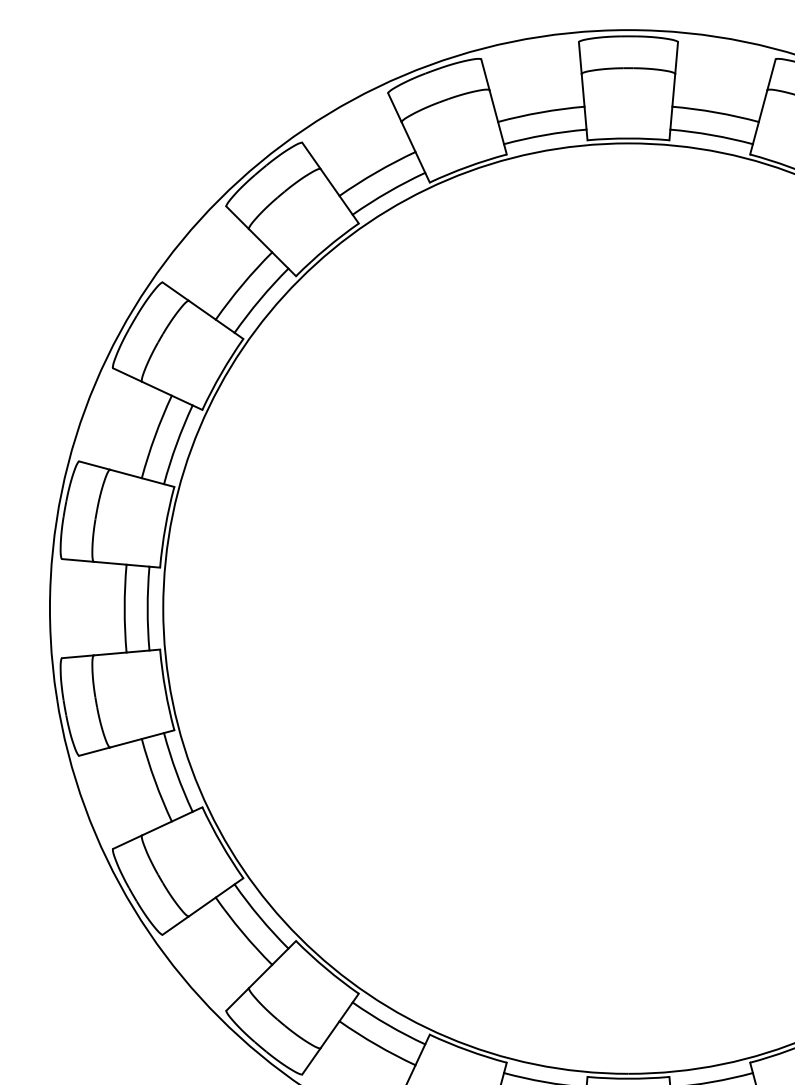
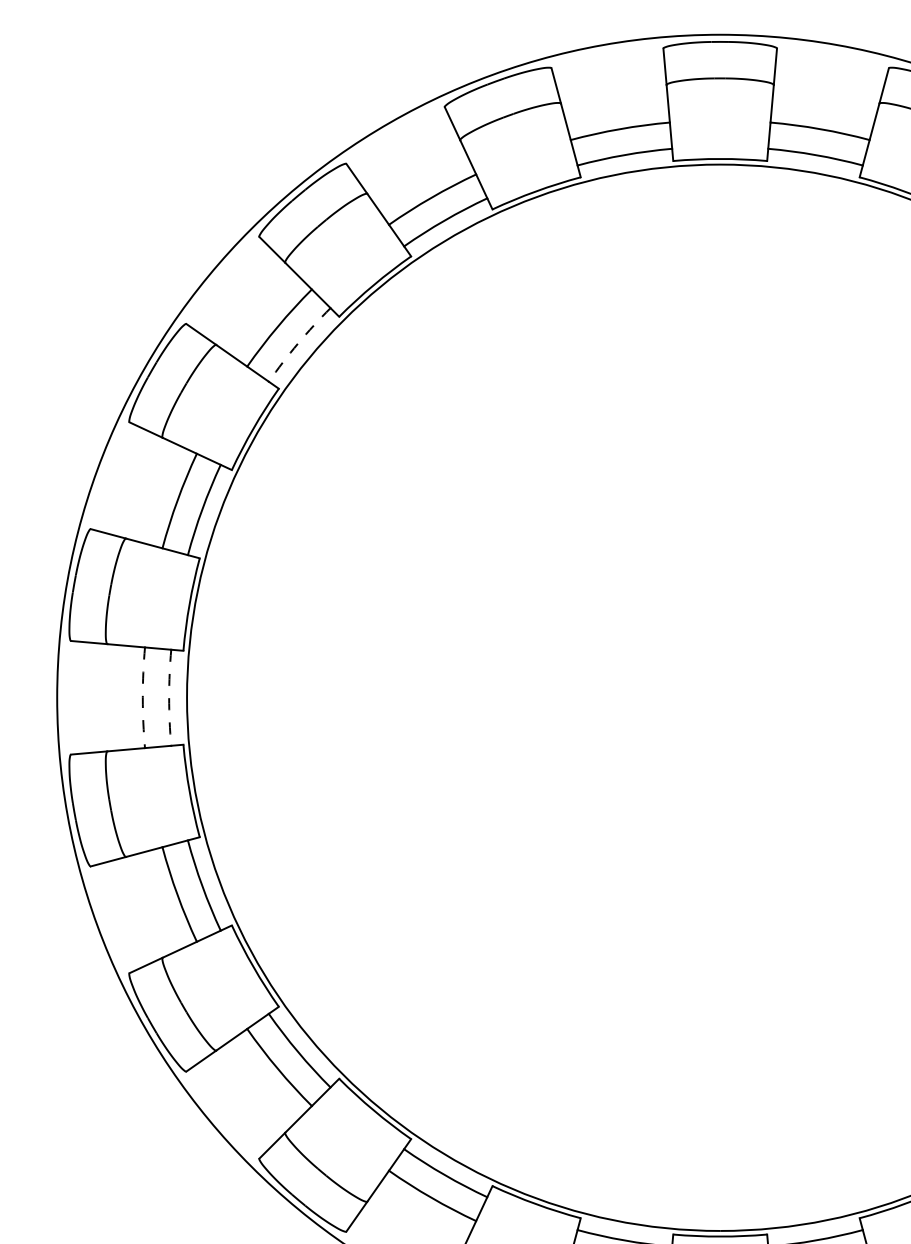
arc: (260, 299) -> (298, 343), solid -> dashed
arc: (124, 608) -> (142, 697), solid -> dashed
arc: (147, 608) -> (168, 697), solid -> dashed

